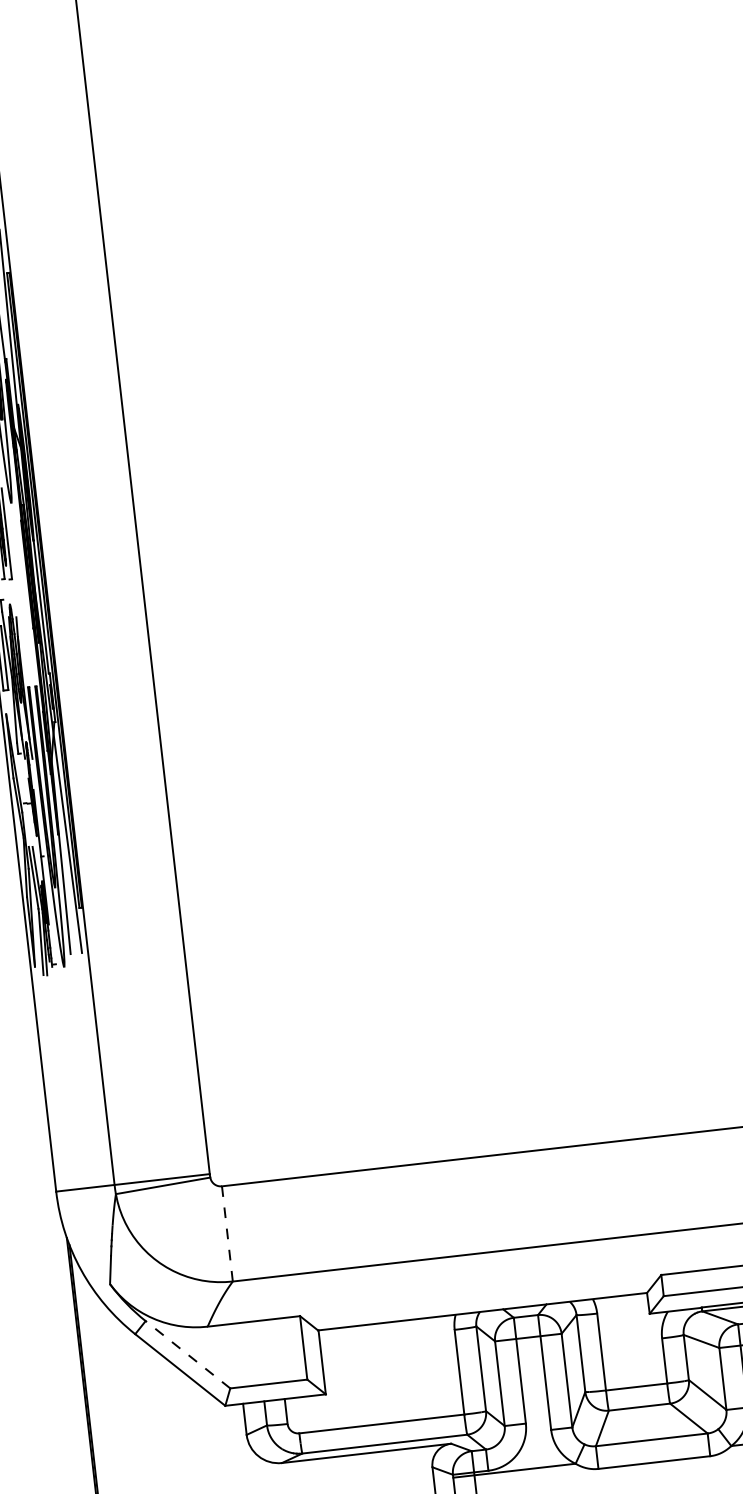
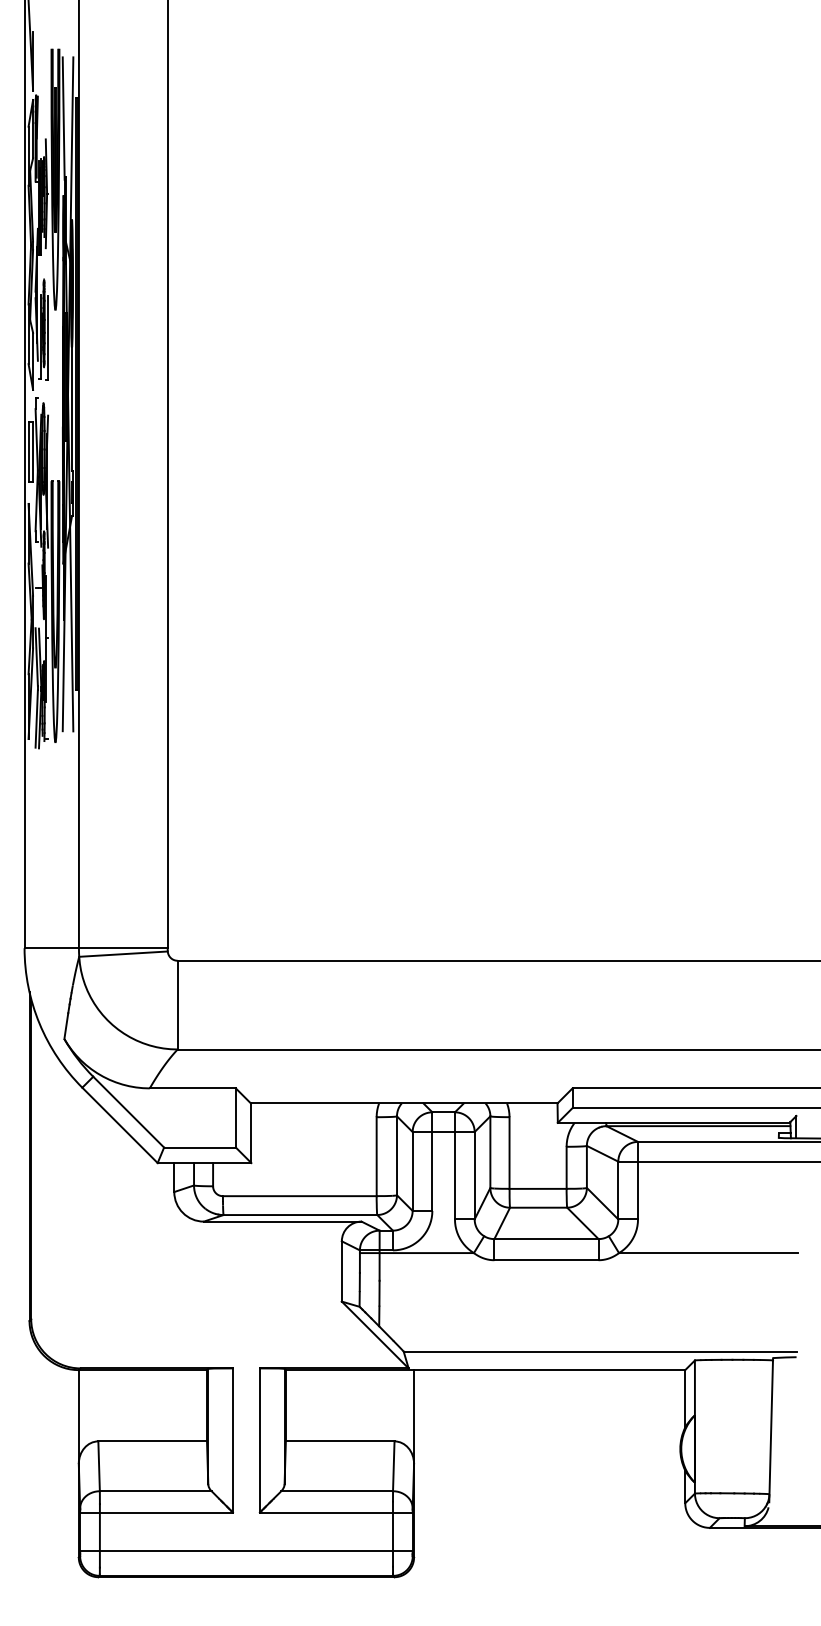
line: (227, 1233) -> (177, 1004), dashed -> solid
line: (187, 1354) -> (128, 1111), dashed -> solid

